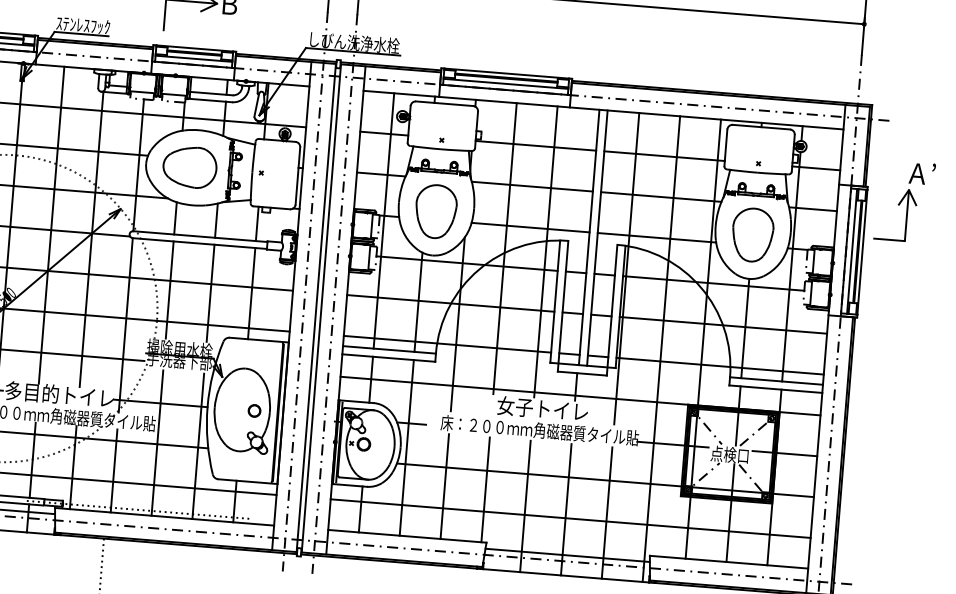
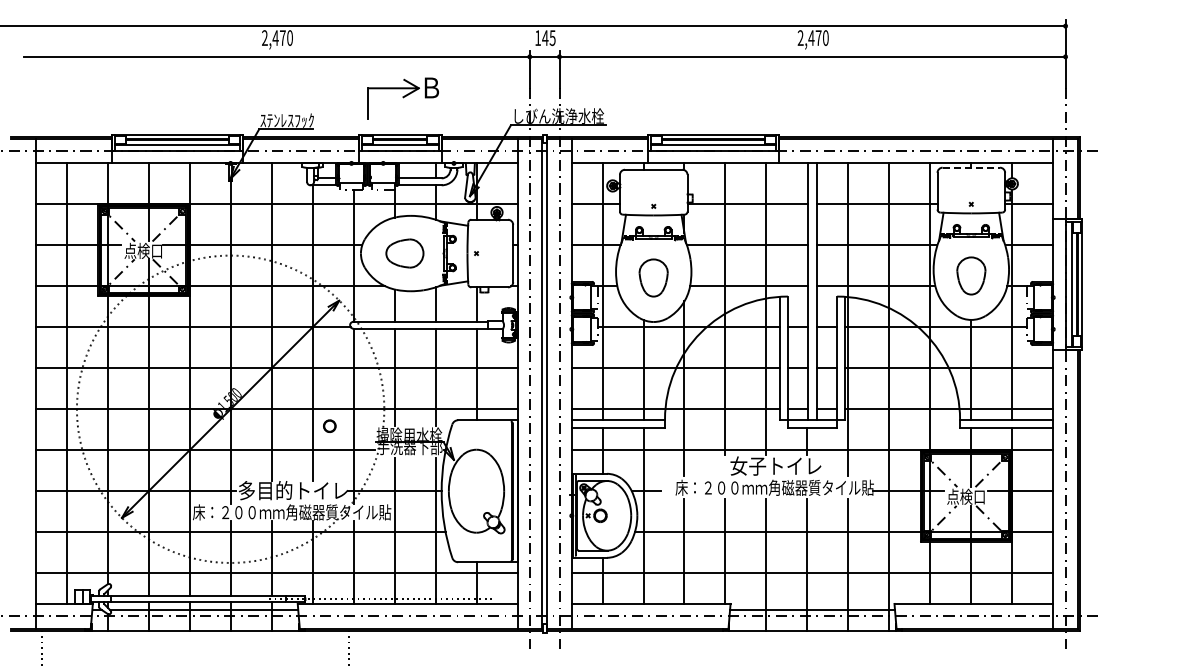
line: (761, 126) -> (971, 167), solid -> dashed
part: (189, 167) -> (404, 253), size x0.7
part: (905, 201) -> (1120, 230), removed
part: (435, 211) -> (653, 277), size x0.7
part: (752, 234) -> (971, 275), size x0.7
part: (254, 410) -> (329, 425), moved

